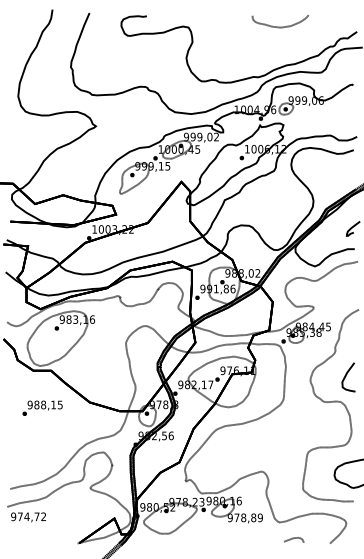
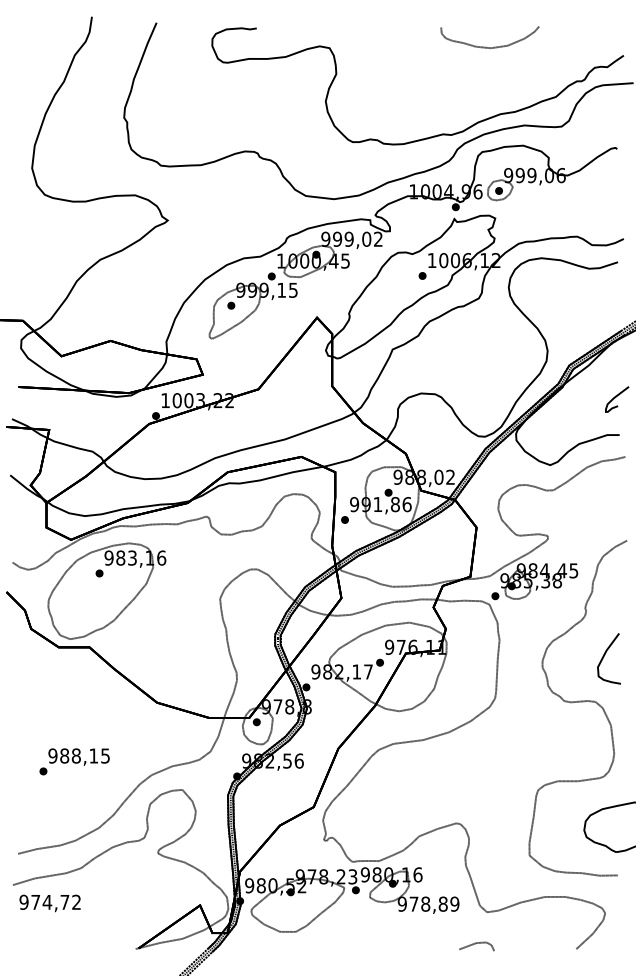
text: (42, 407) -> (74, 760), moved
line: (294, 538) -> (477, 943), moved

